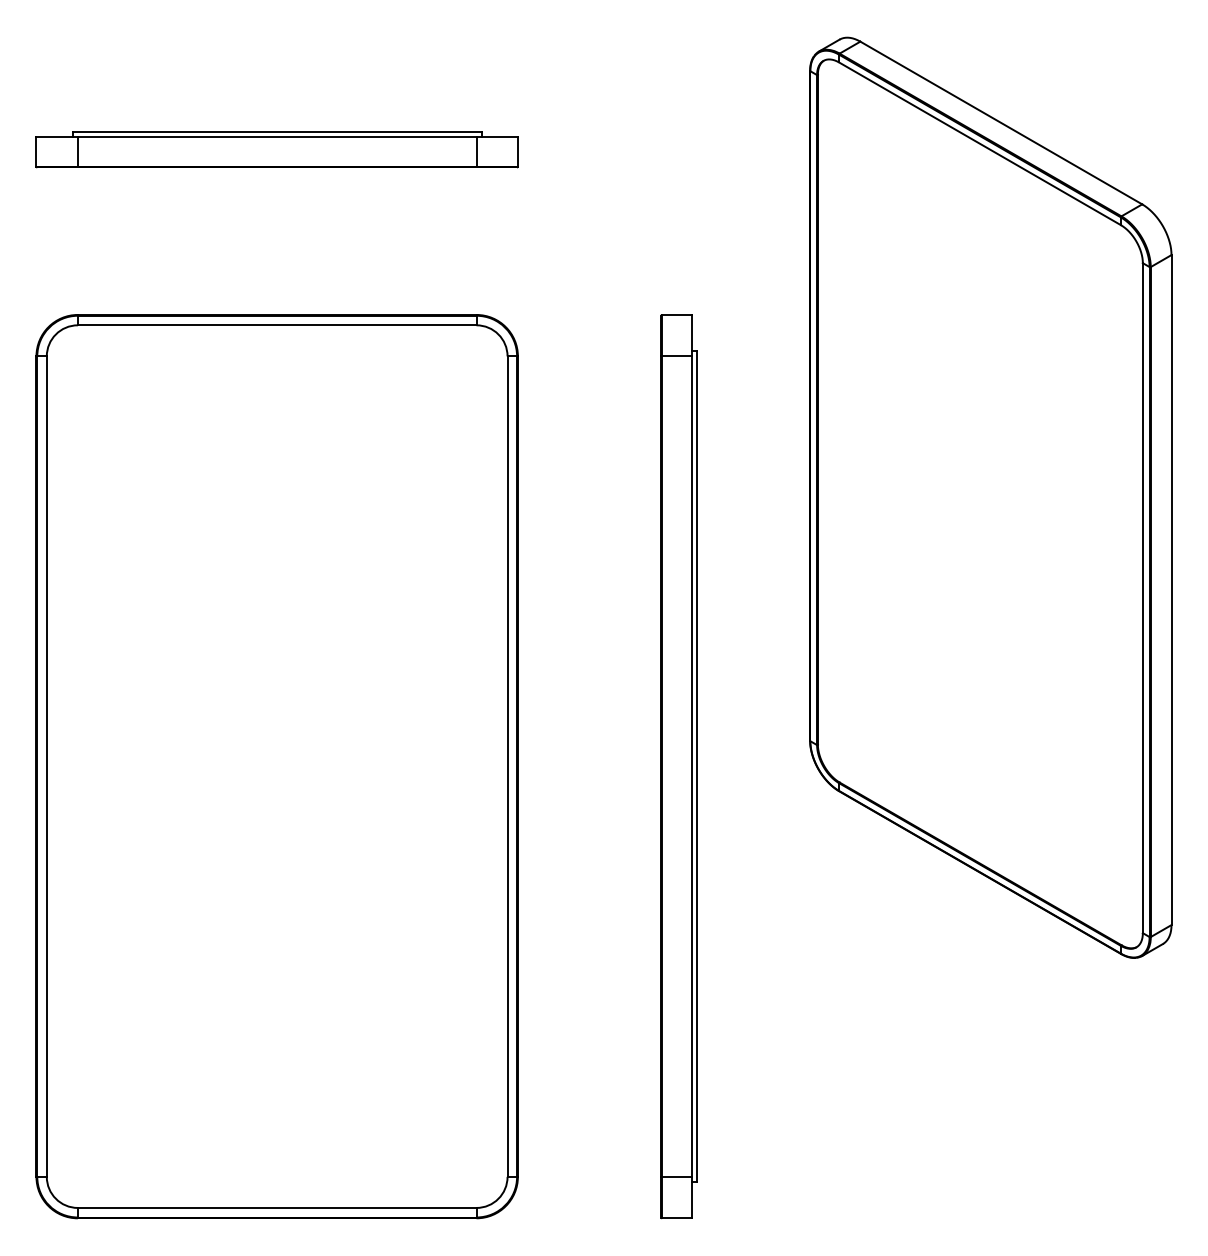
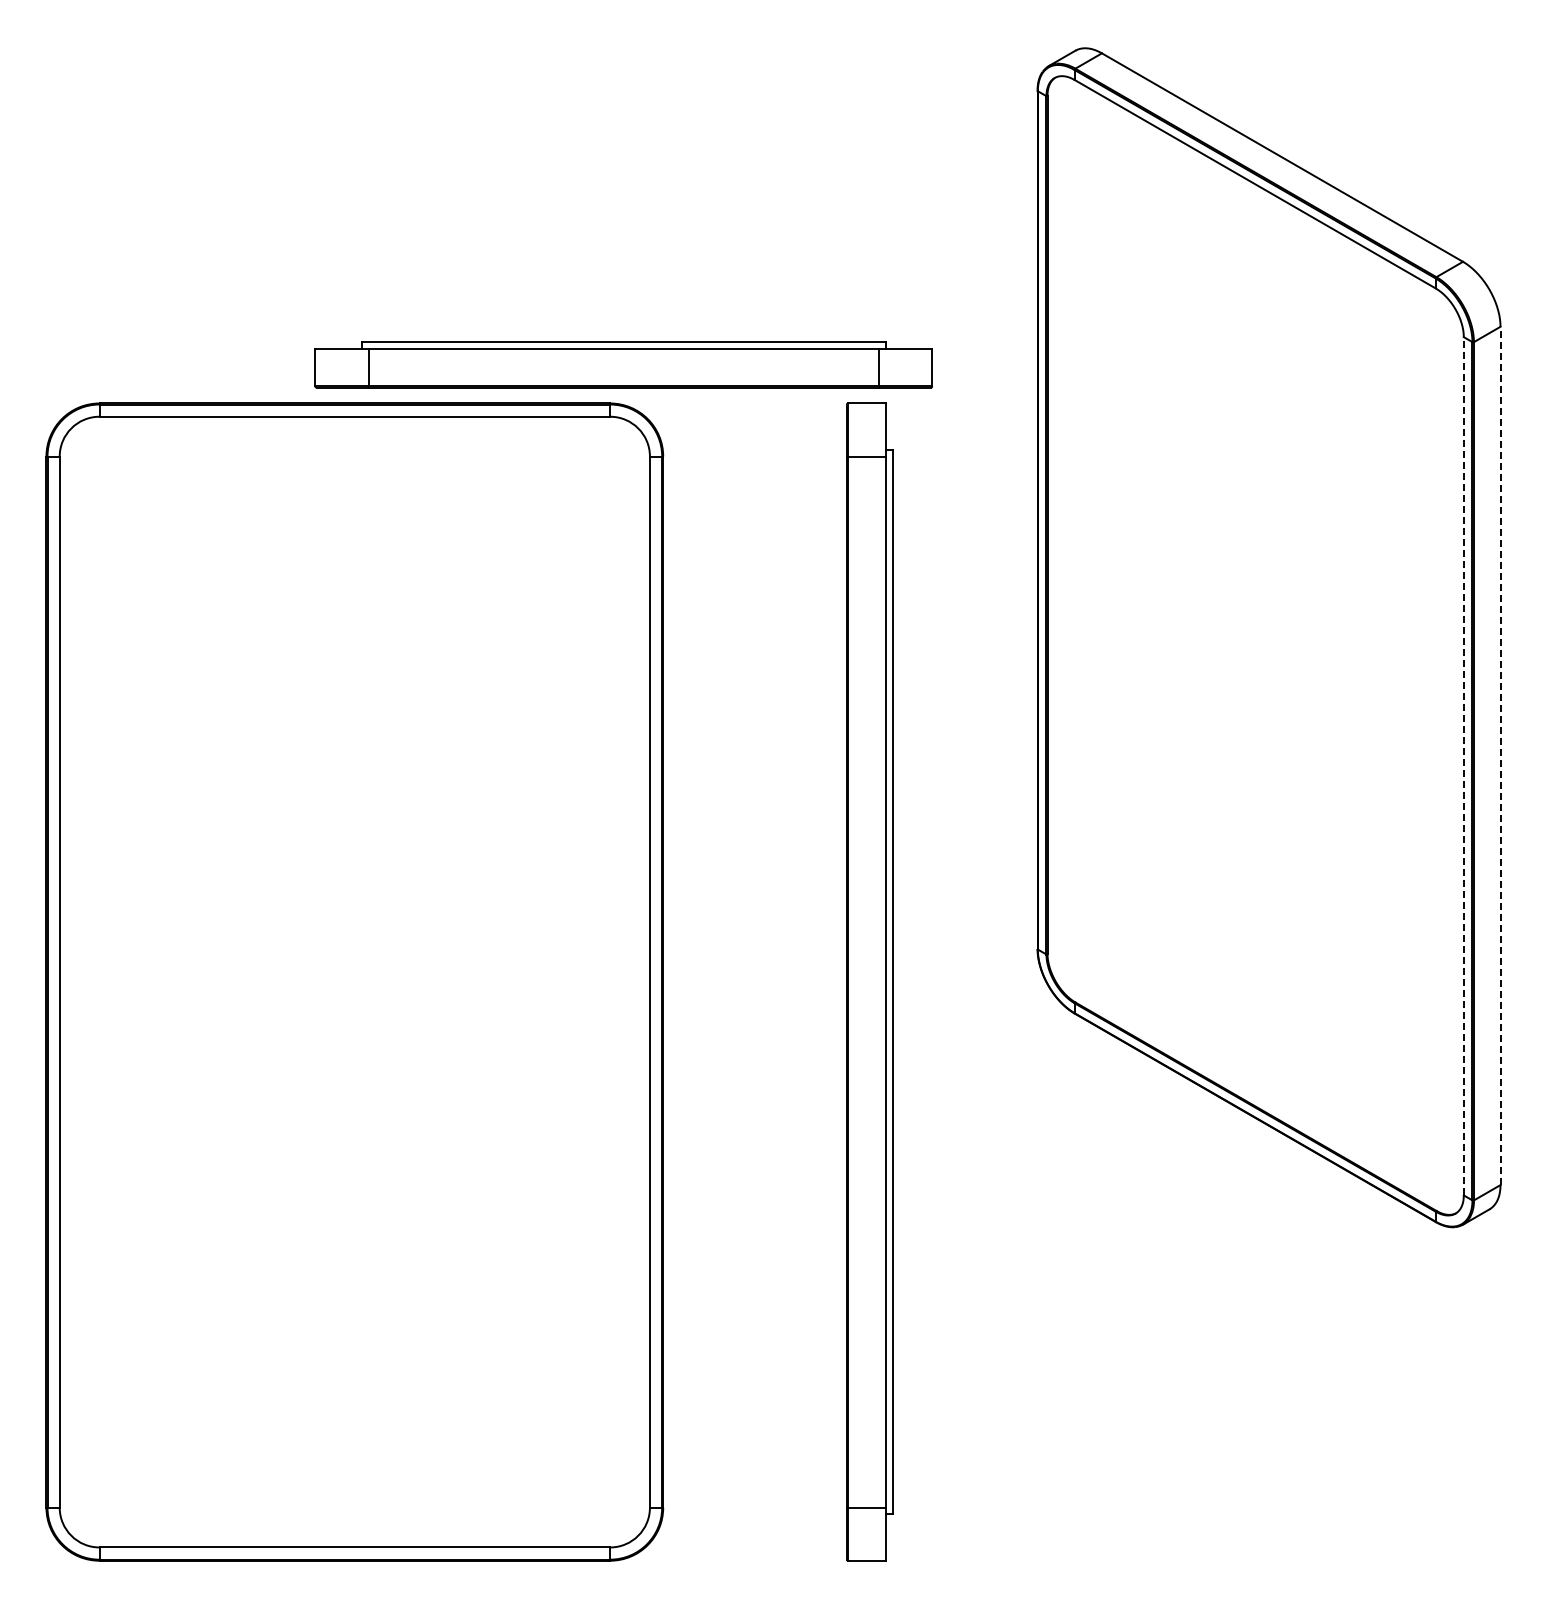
part: (276, 149) -> (623, 364), moved
line: (1171, 589) -> (1500, 755), solid -> dashed
line: (1142, 597) -> (1463, 765), solid -> dashed

